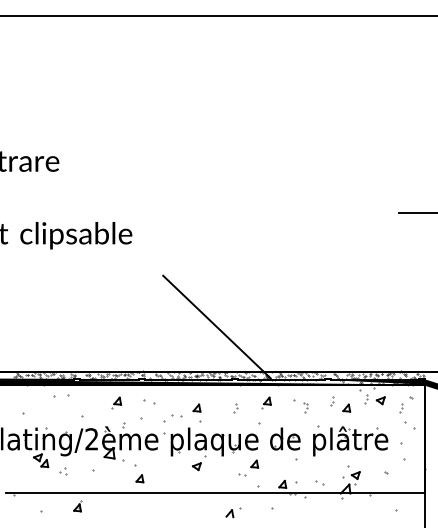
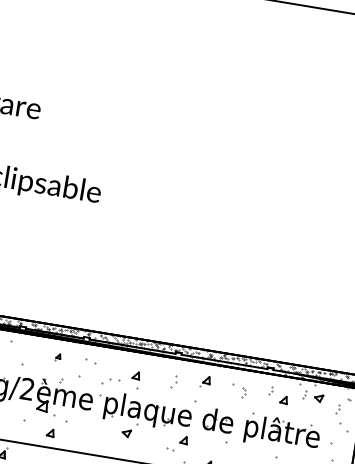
line: (216, 326) -> (168, 298), removed
part: (116, 402) -> (57, 356), size x0.6
part: (235, 408) -> (174, 382), size x1.6
part: (139, 478) -> (50, 432), moved

